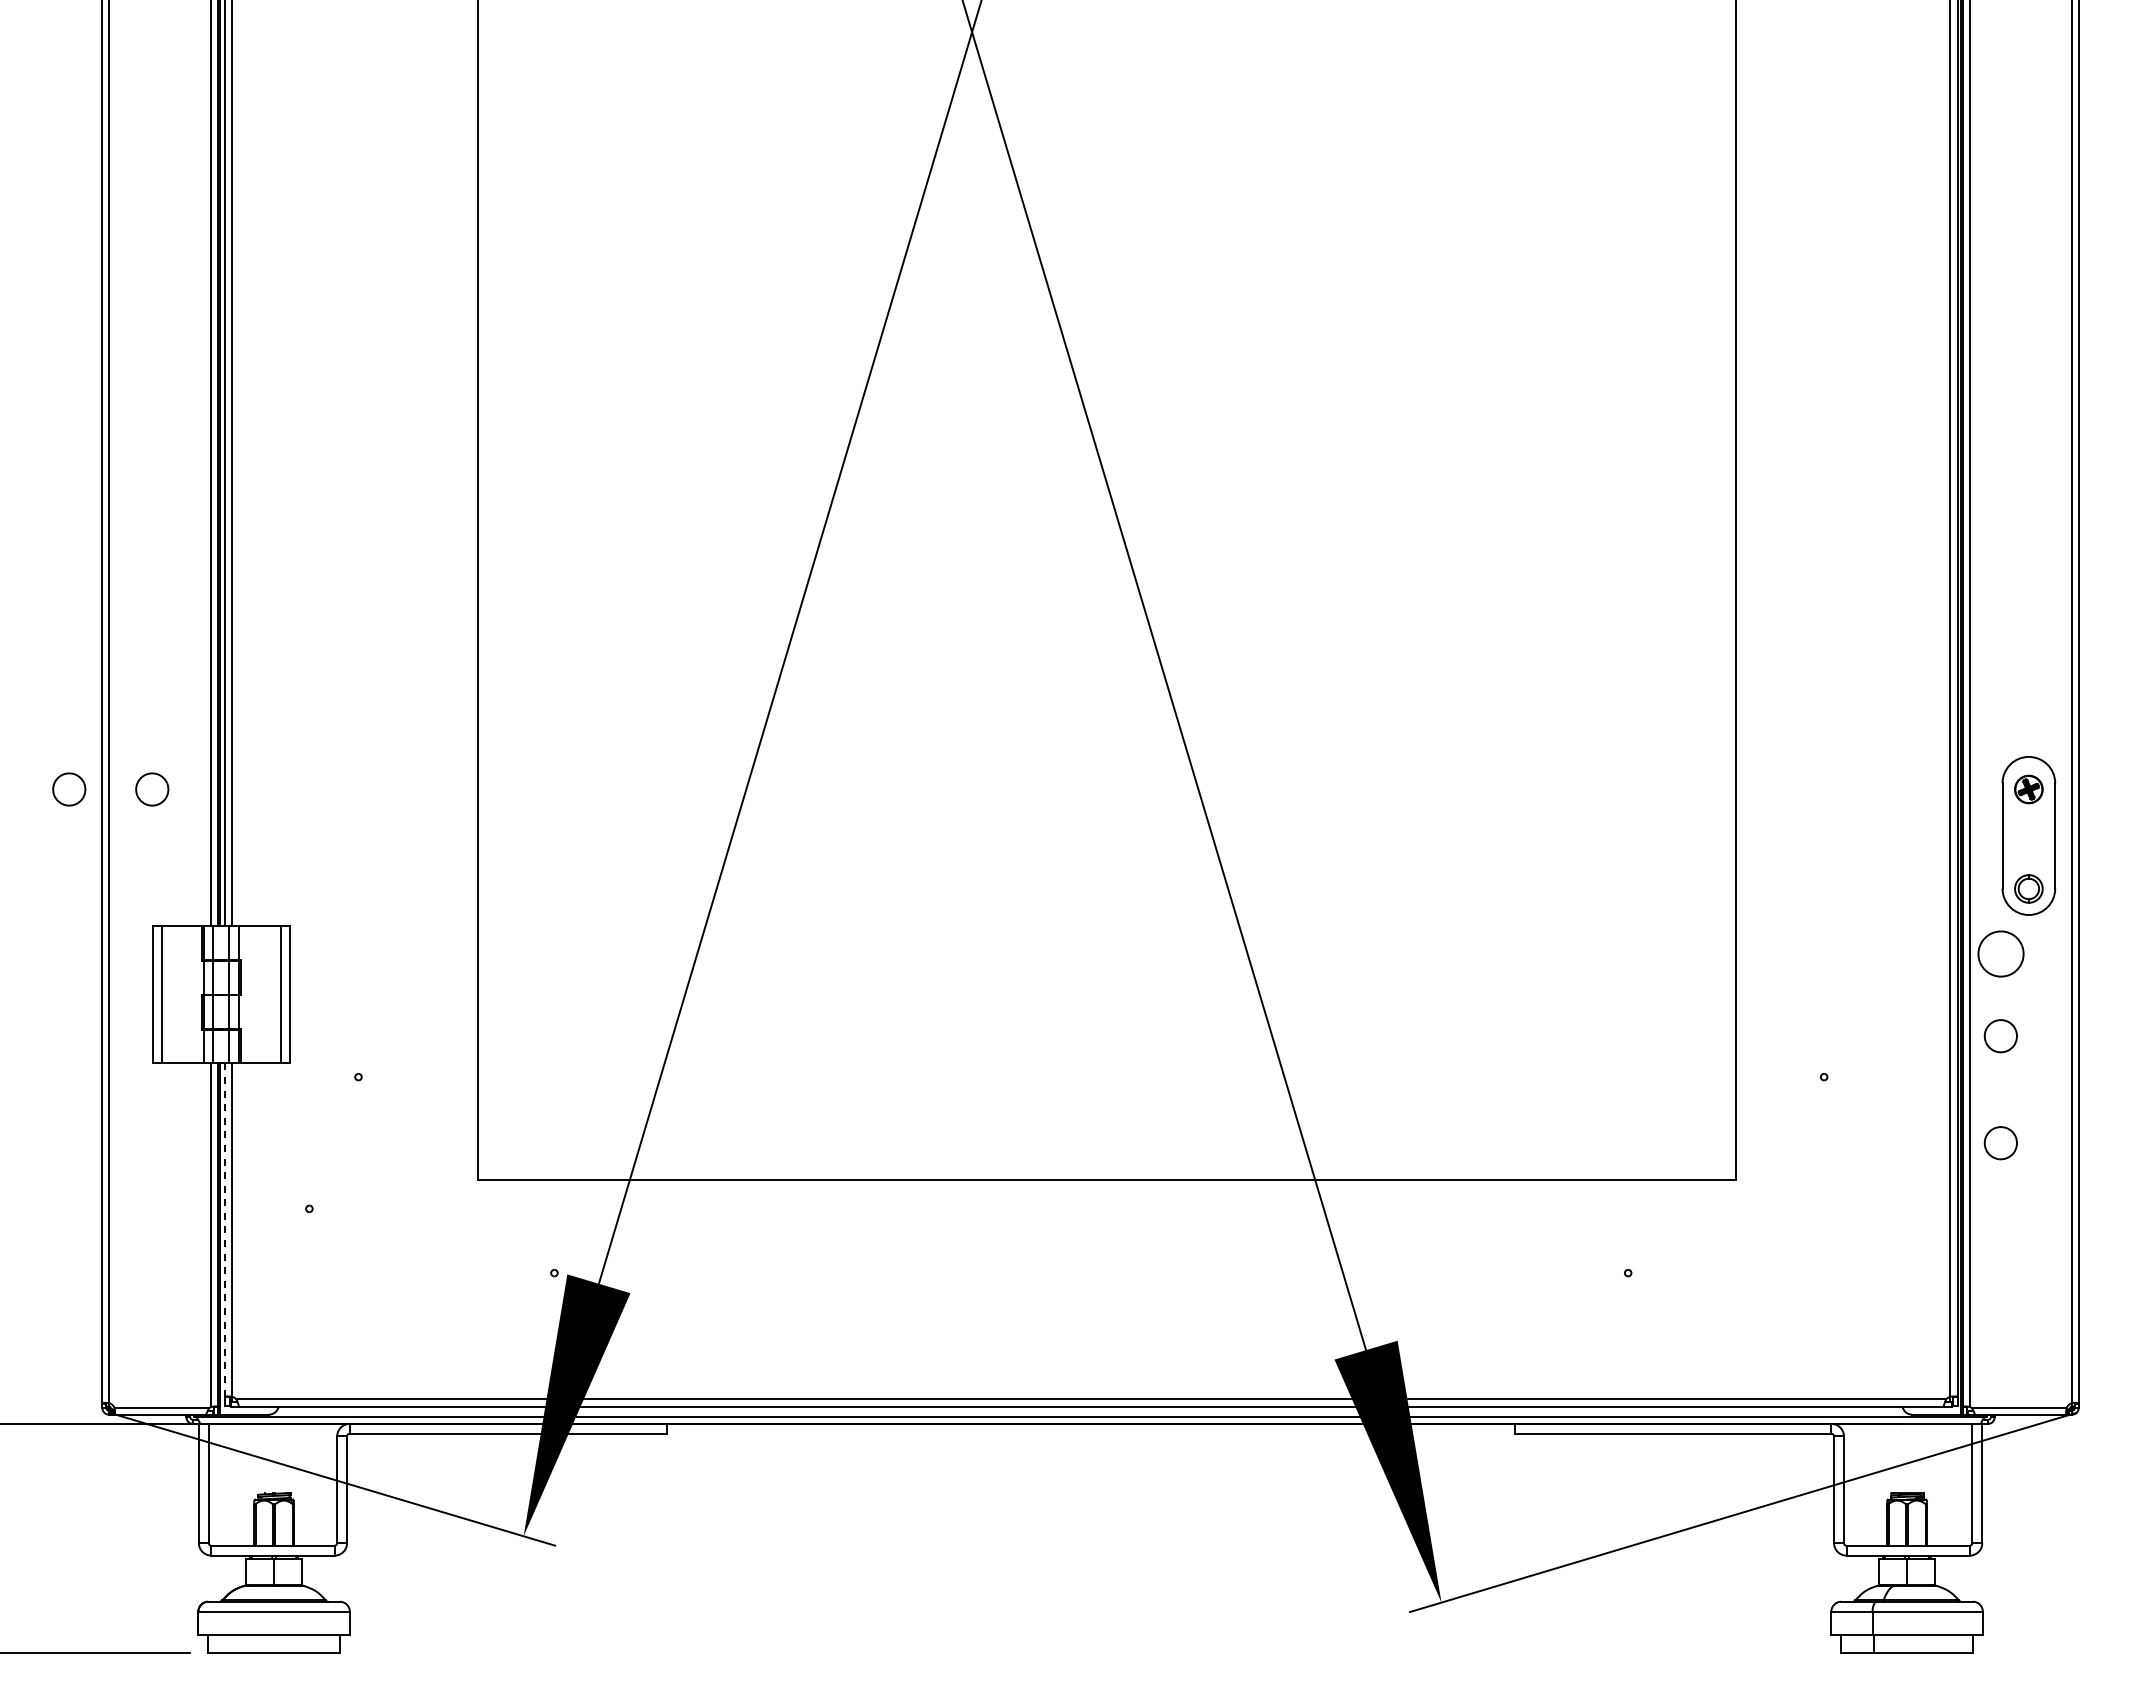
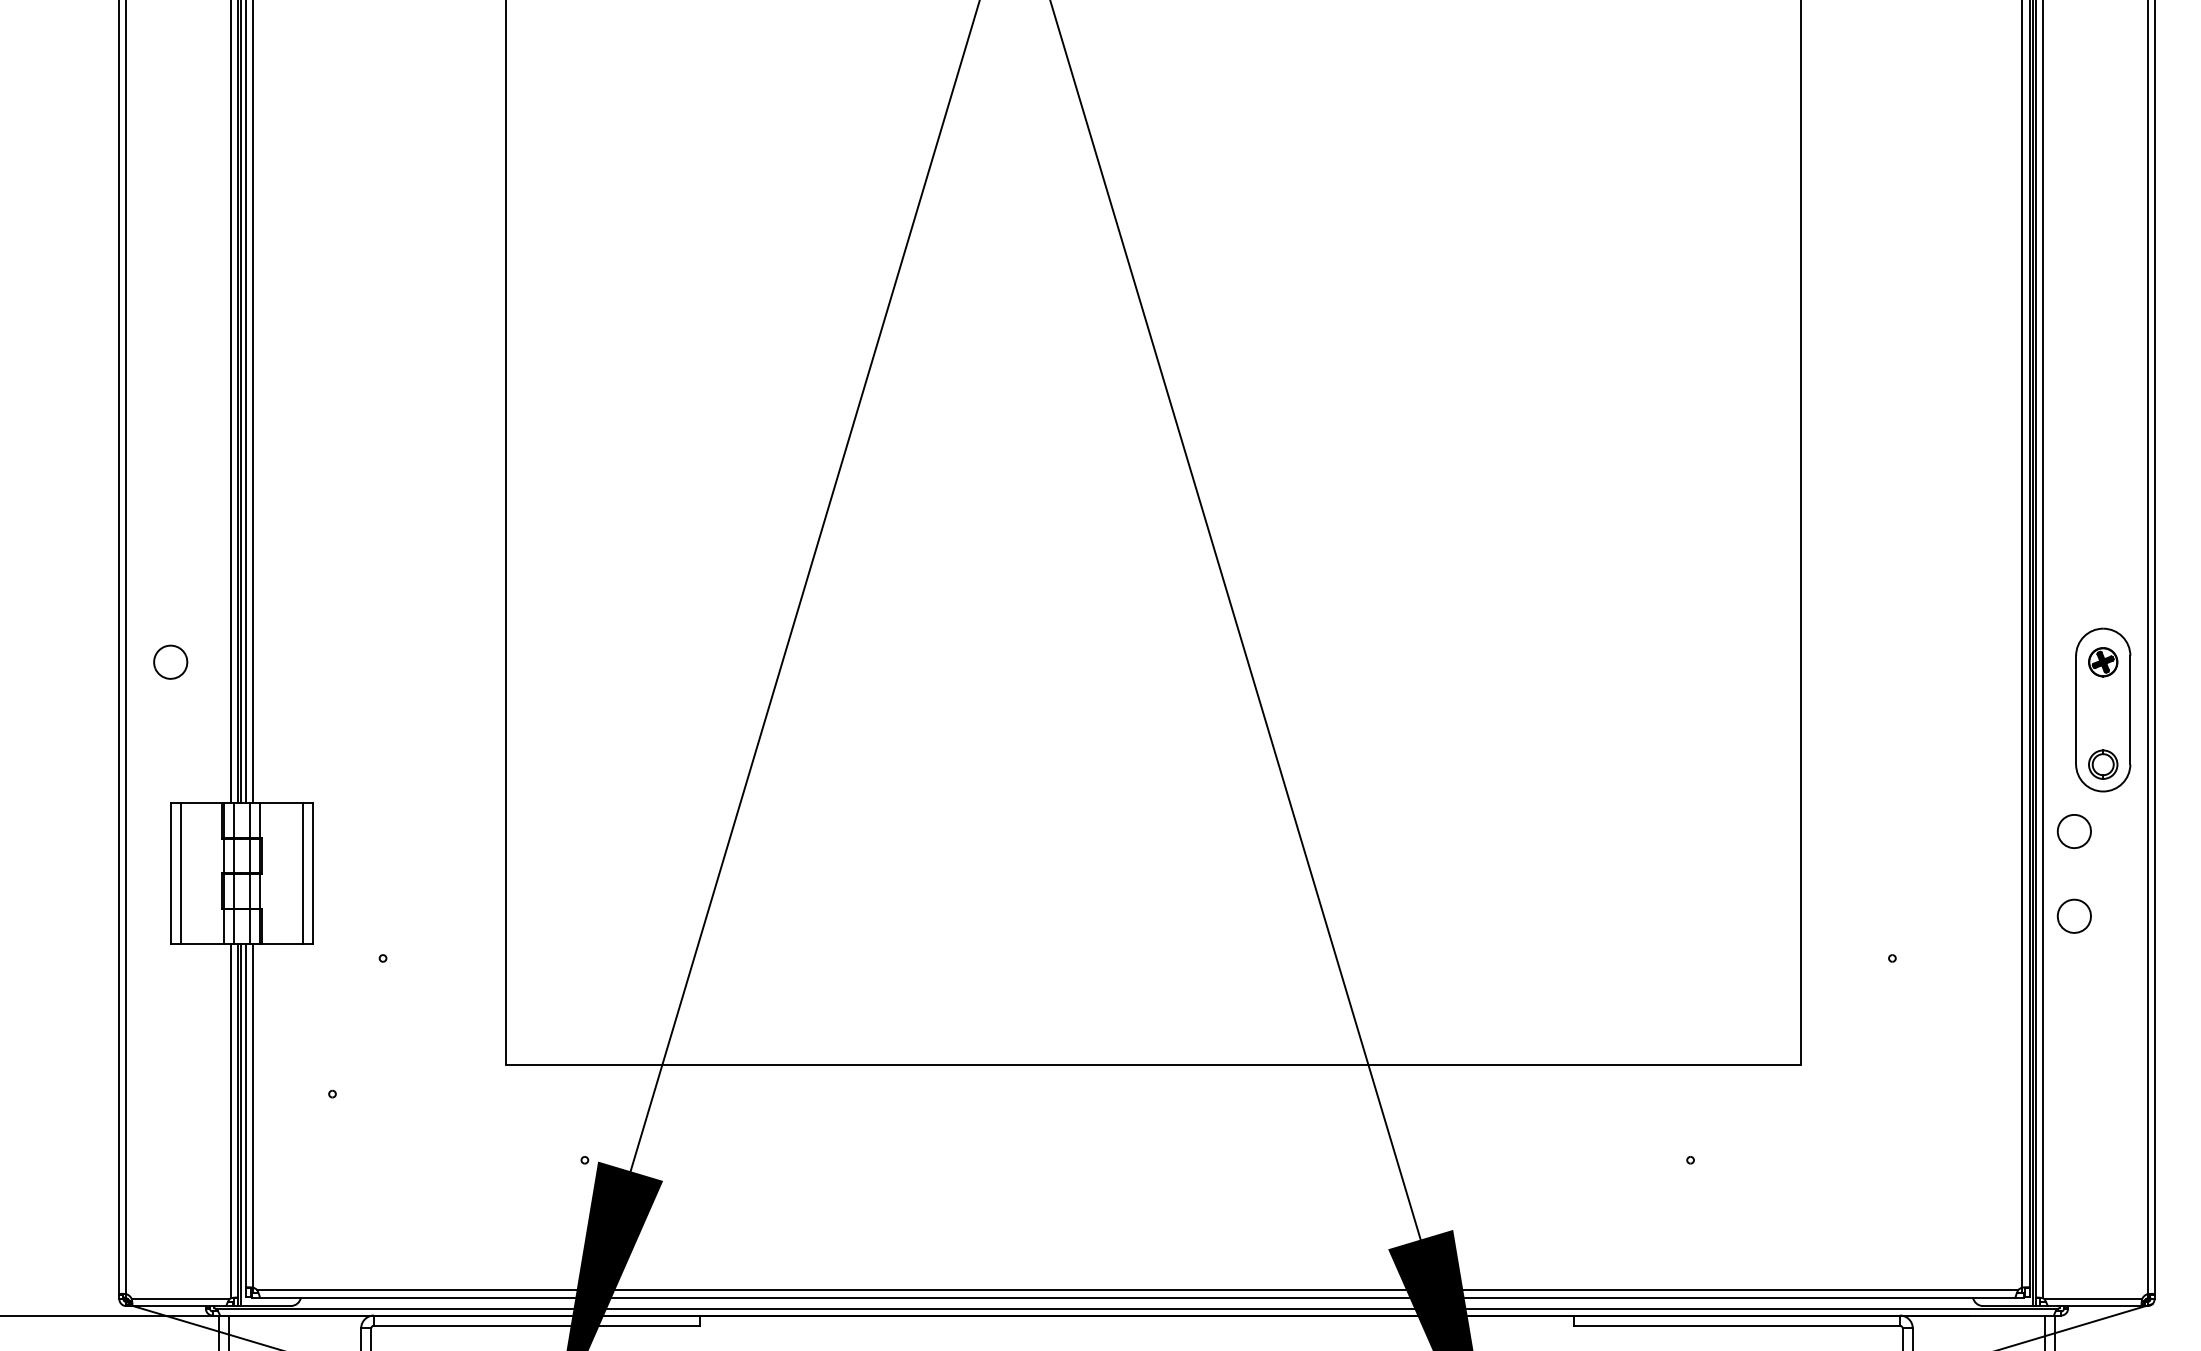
part: (69, 789) -> (85, 662), removed
part: (2000, 953) -> (2074, 831), size x0.71
part: (2000, 1143) -> (2074, 1026), removed
line: (225, 1230) -> (246, 1116), dashed -> solid

